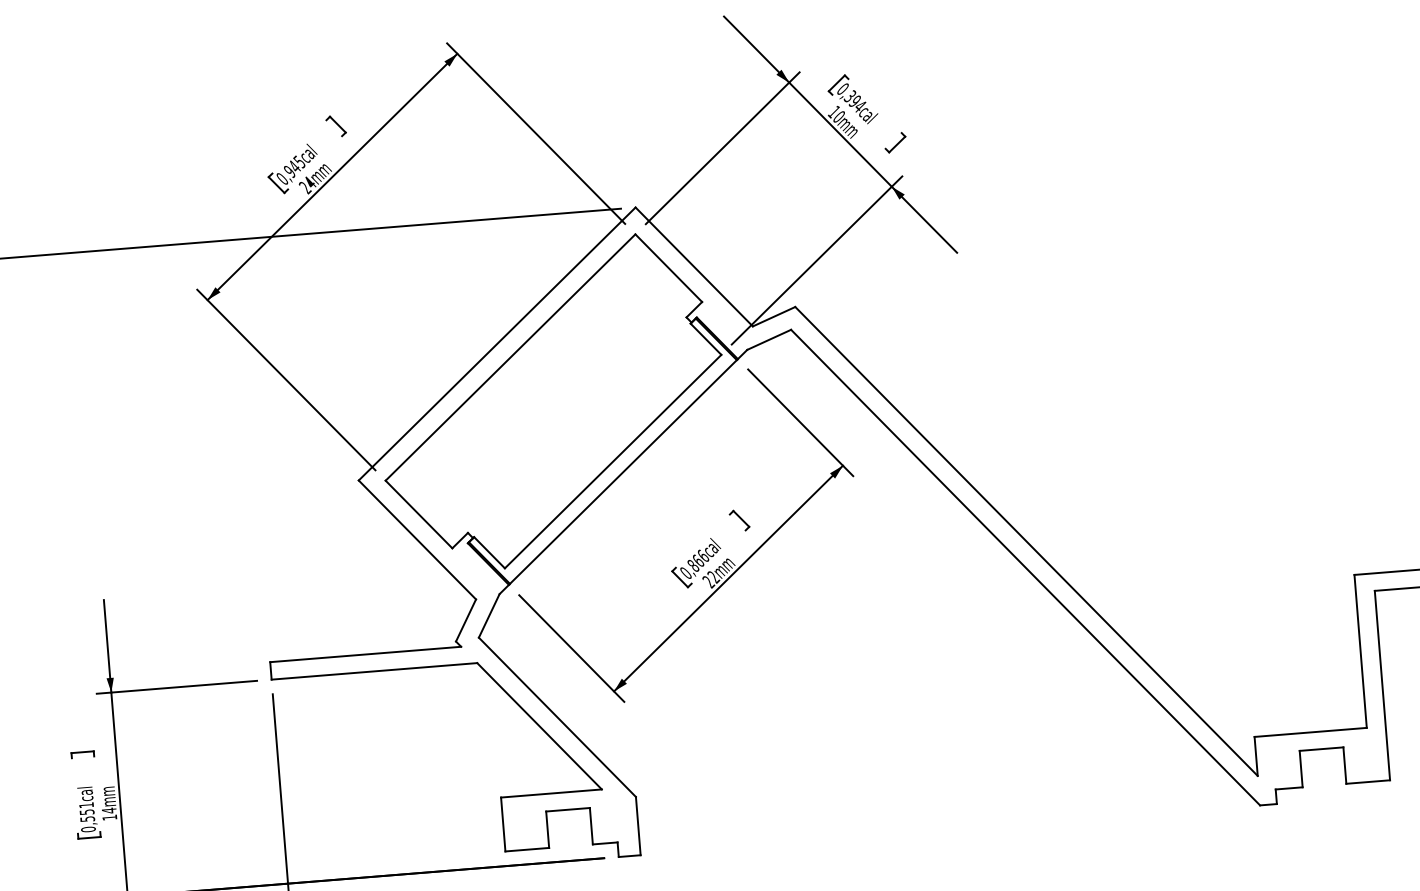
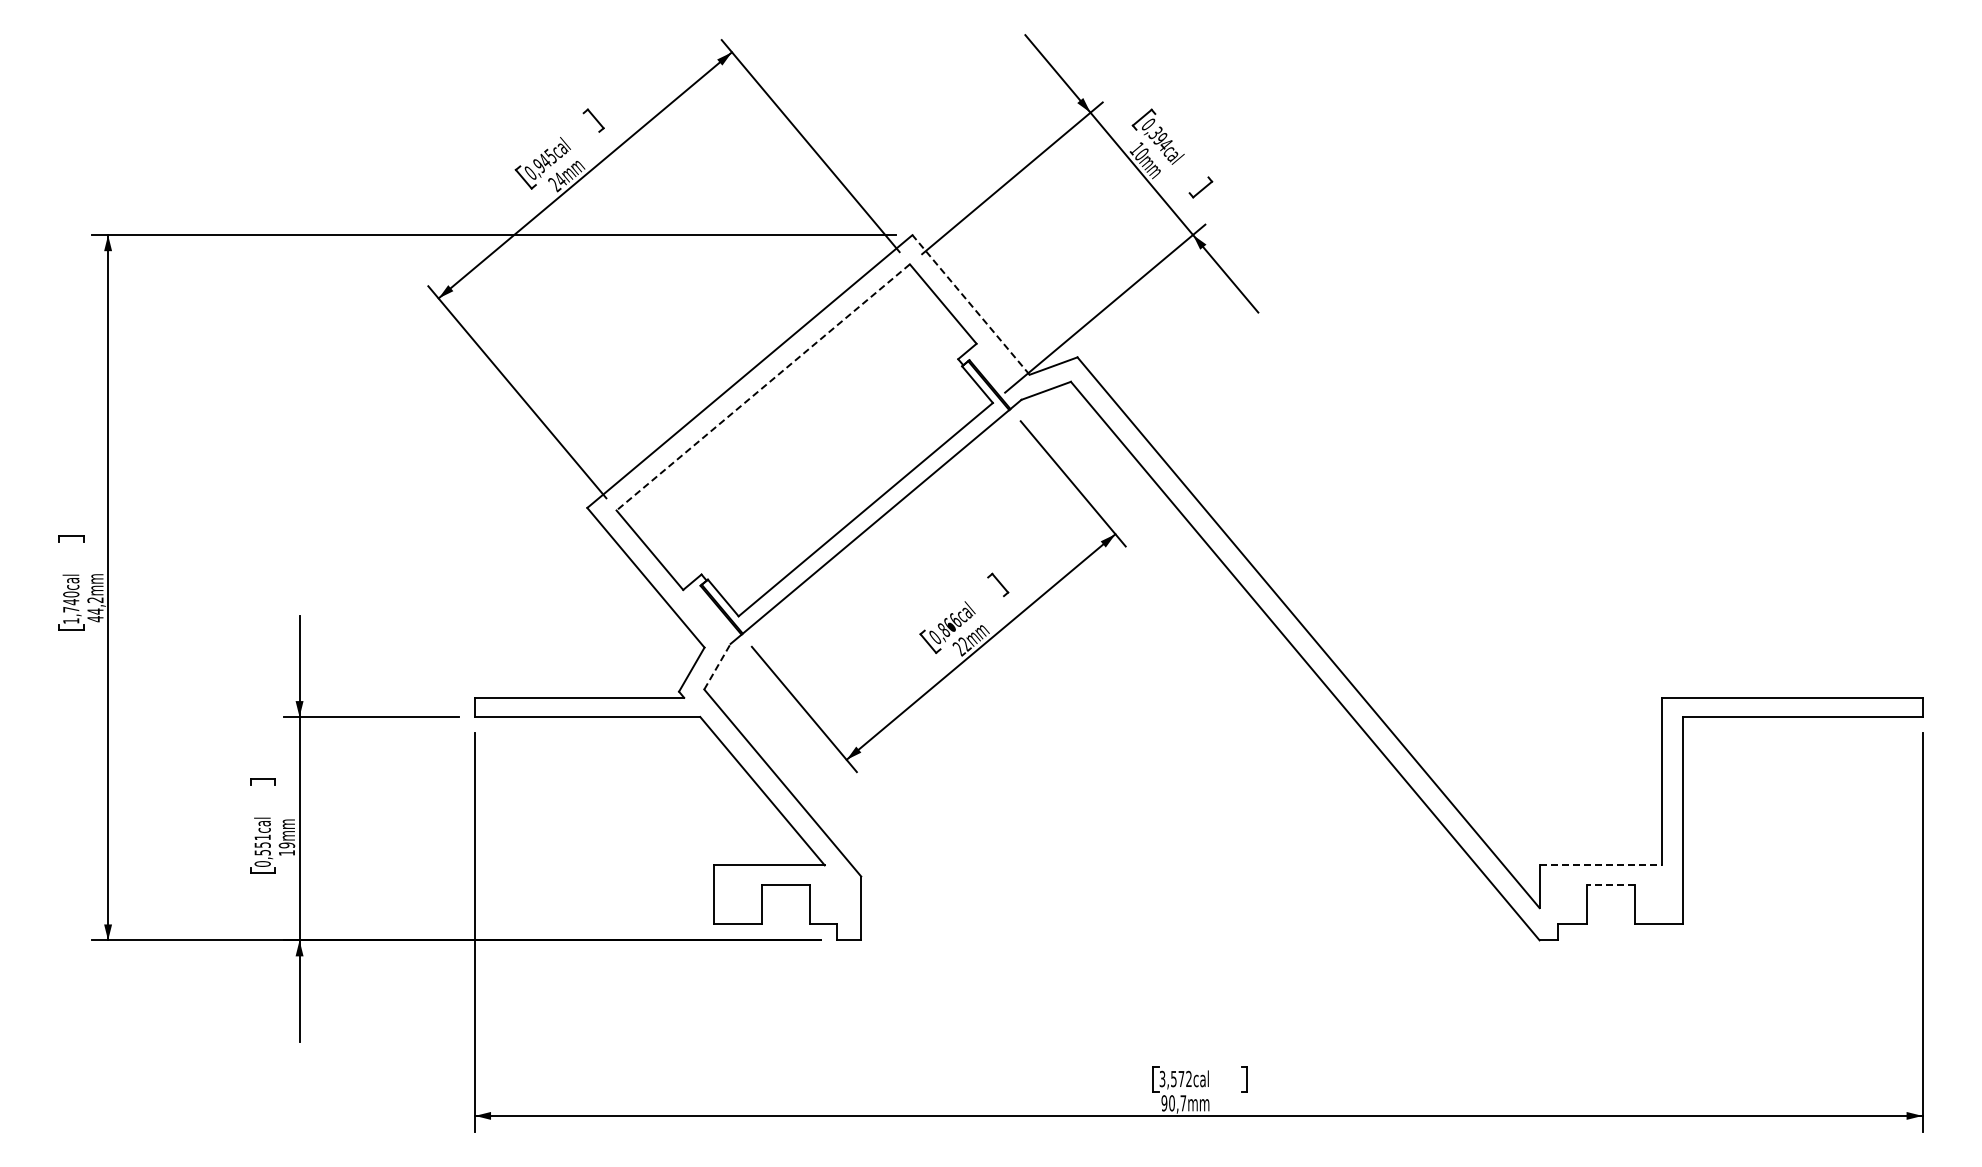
line: (693, 266) -> (970, 304), solid -> dashed
line: (509, 357) -> (762, 387), solid -> dashed
line: (489, 615) -> (717, 666), solid -> dashed
line: (1311, 732) -> (1601, 865), solid -> dashed
line: (1321, 749) -> (1611, 884), solid -> dashed
text: (108, 810) -> (286, 845), 14mm -> 19mm

